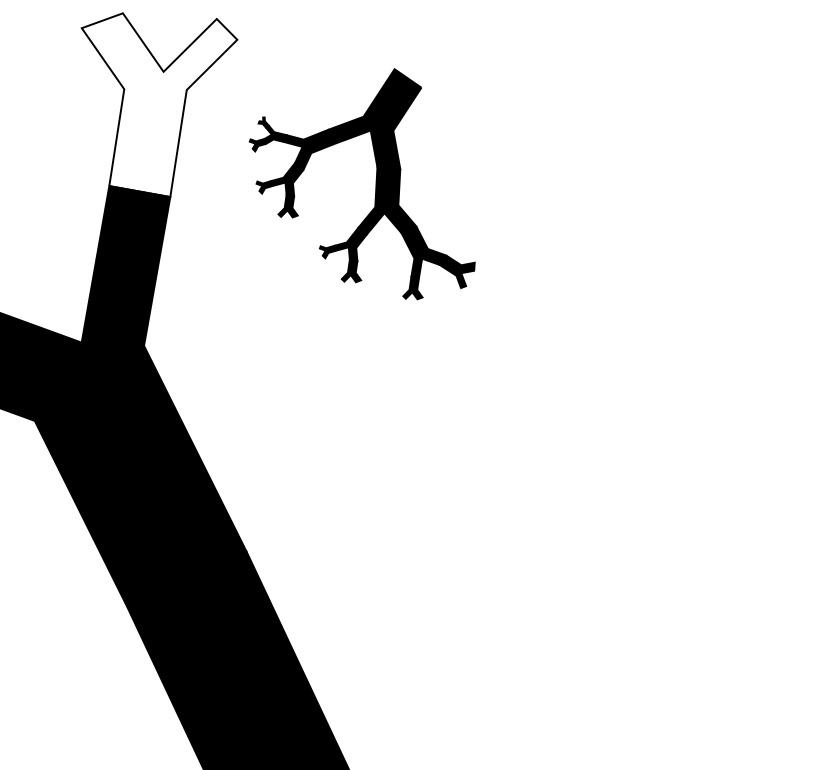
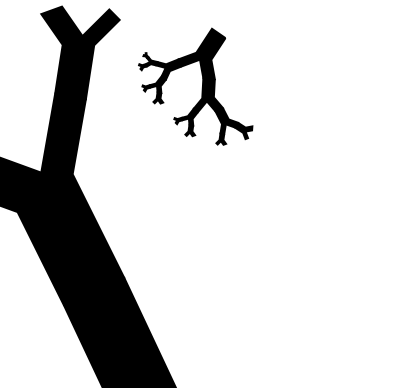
fill: (159, 104) -> (80, 52), added
part: (373, 187) -> (201, 88), moved

